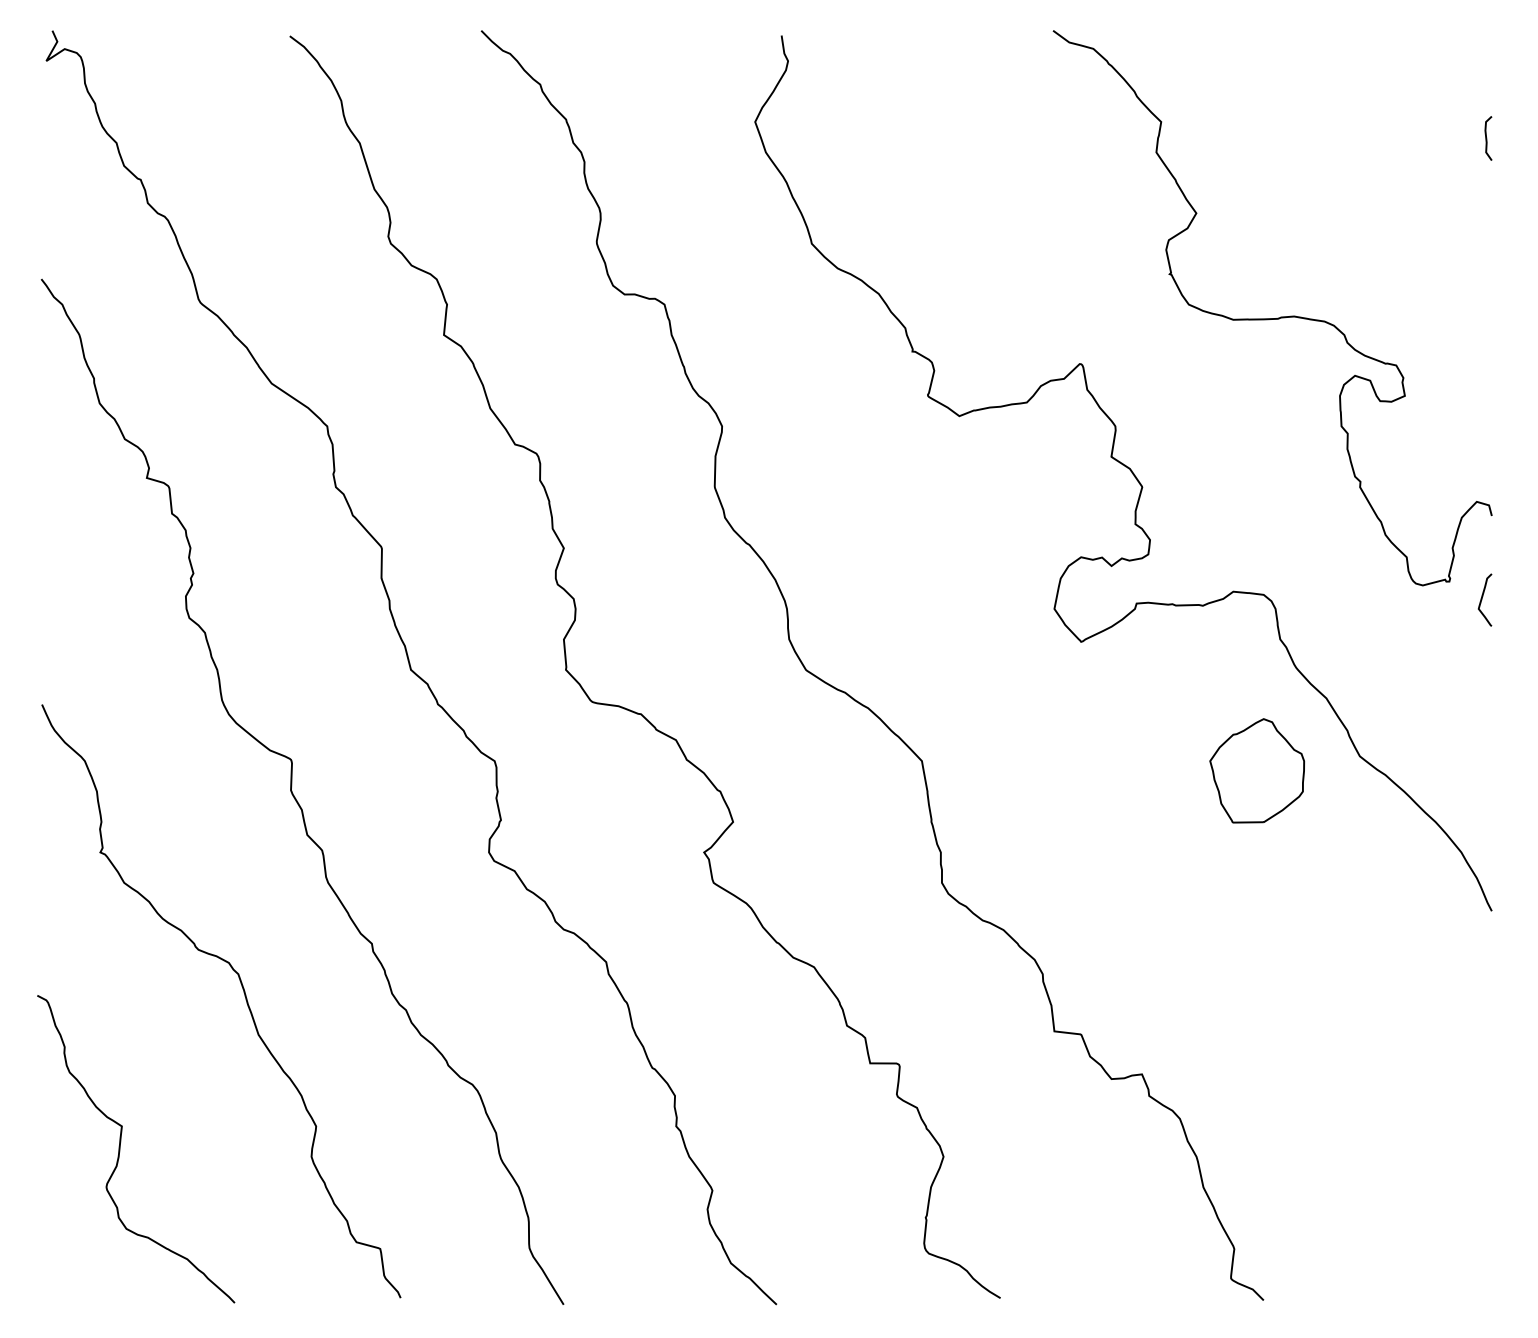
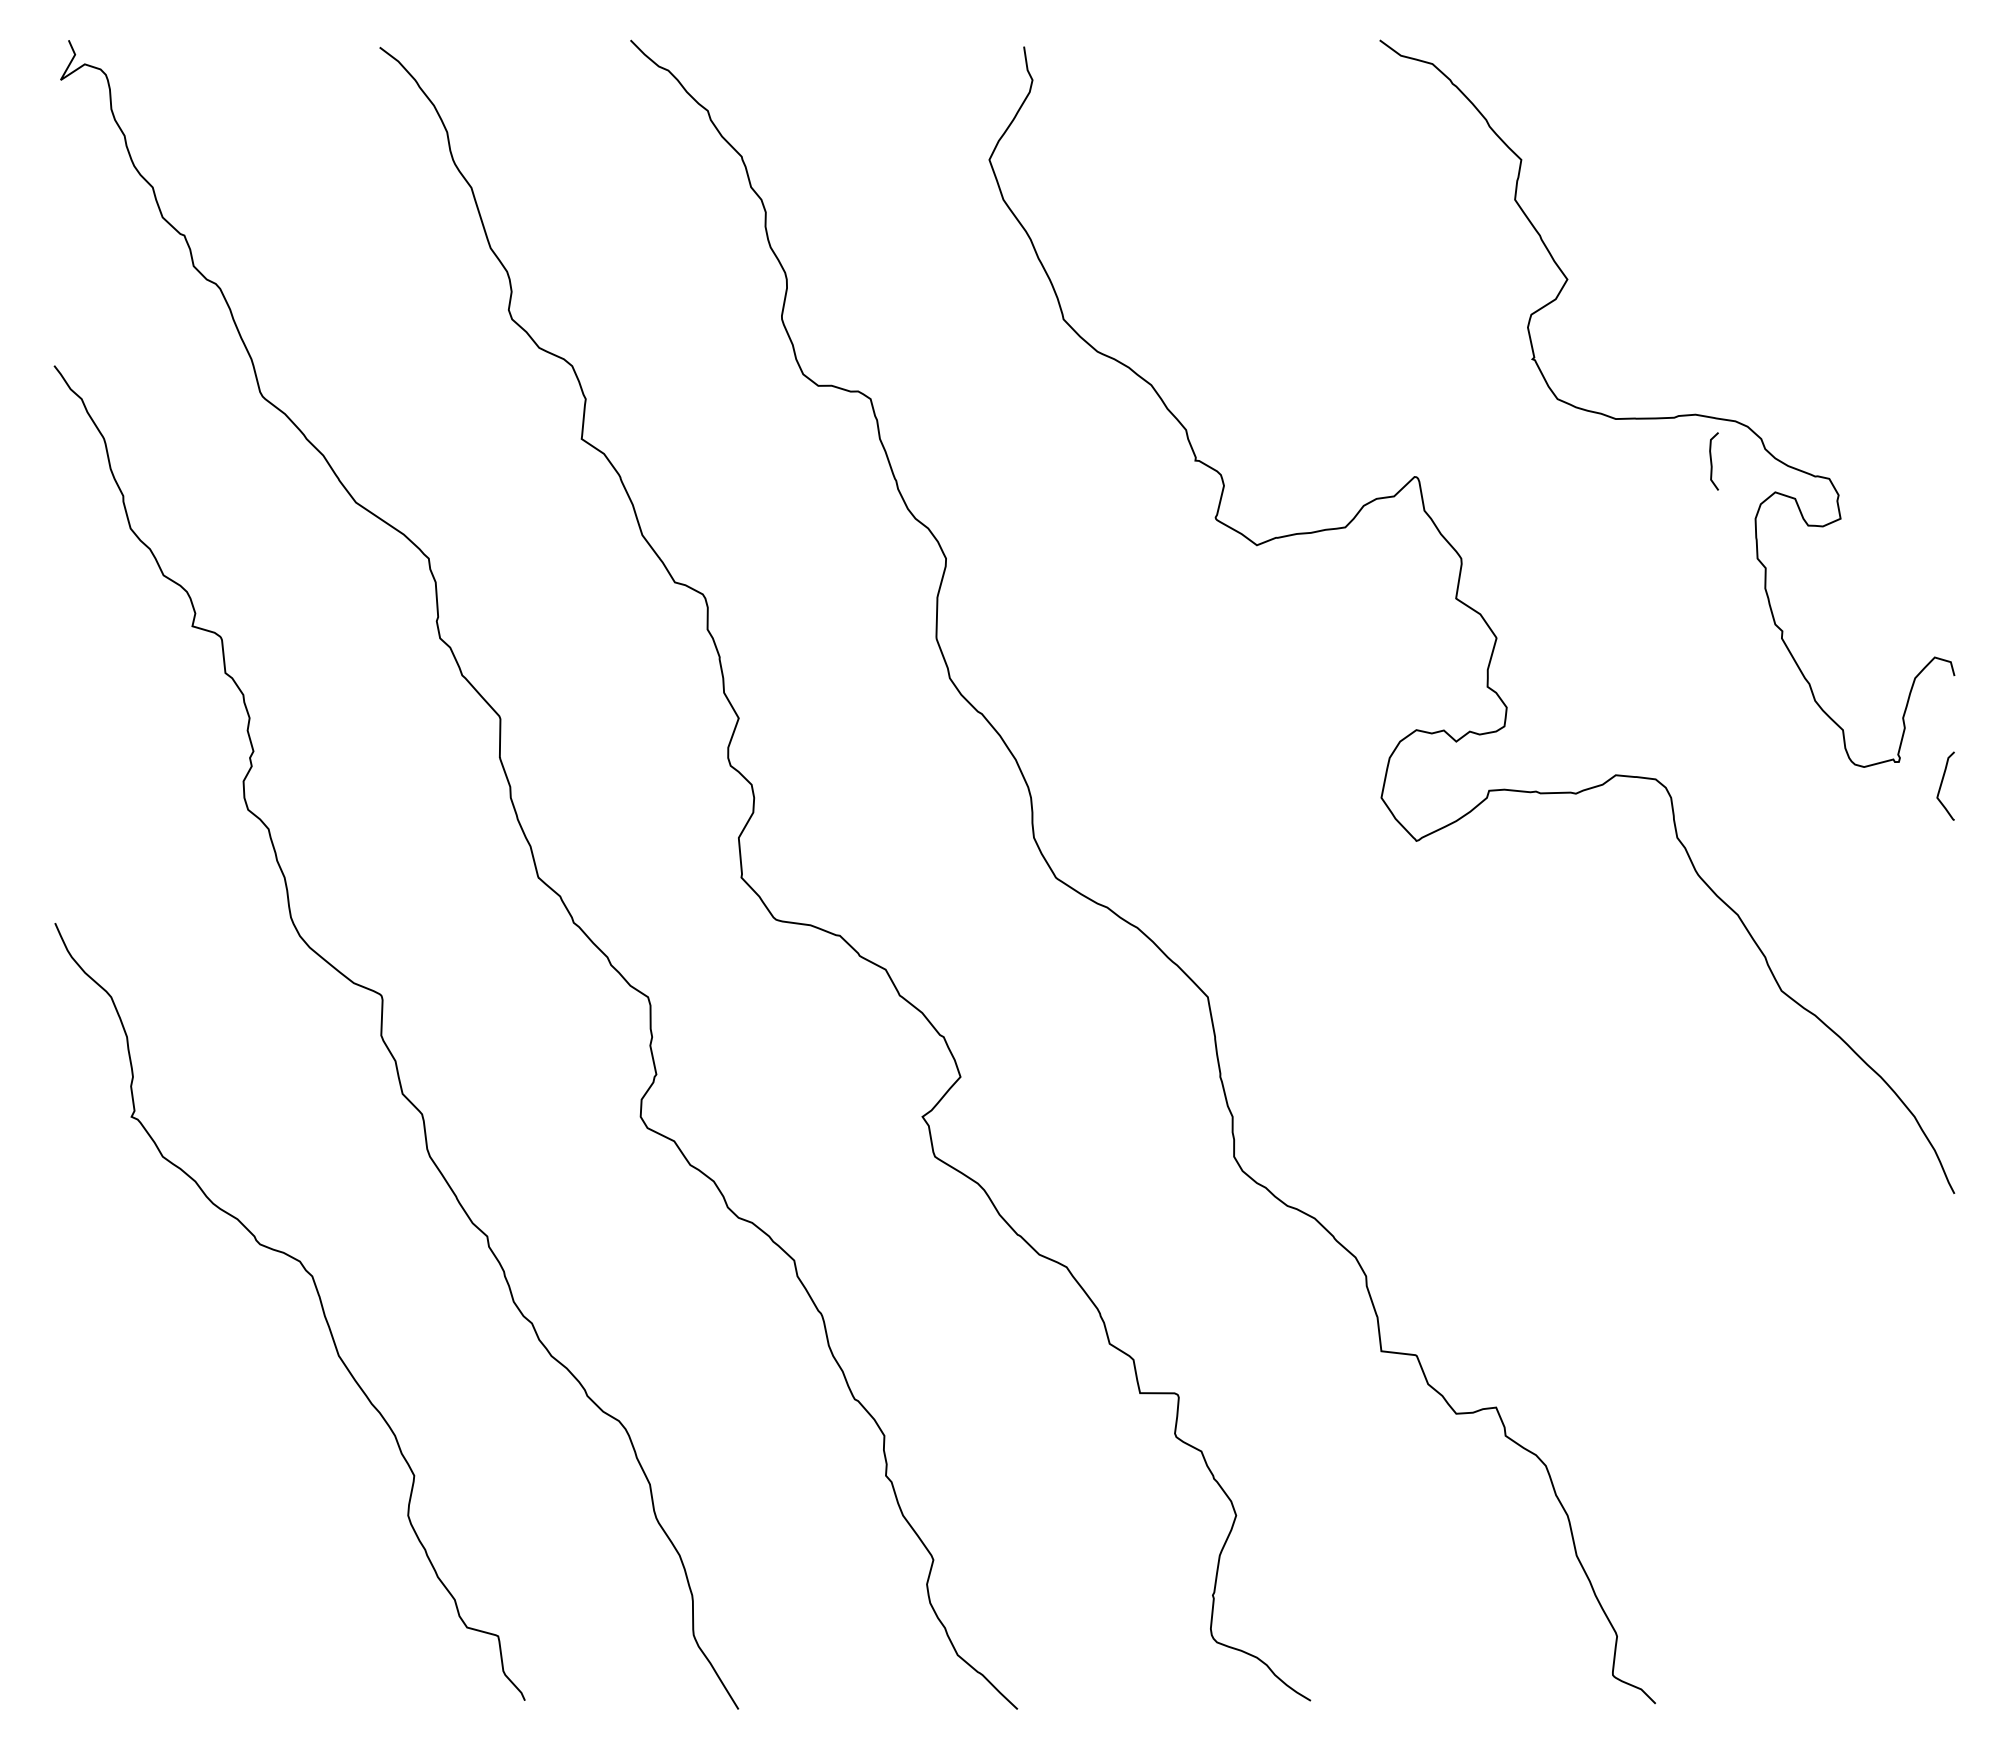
curve: (1487, 138) -> (1712, 461), moved
part: (1256, 770) -> (1646, 1009), removed
curve: (120, 1144) -> (158, 1499), removed

